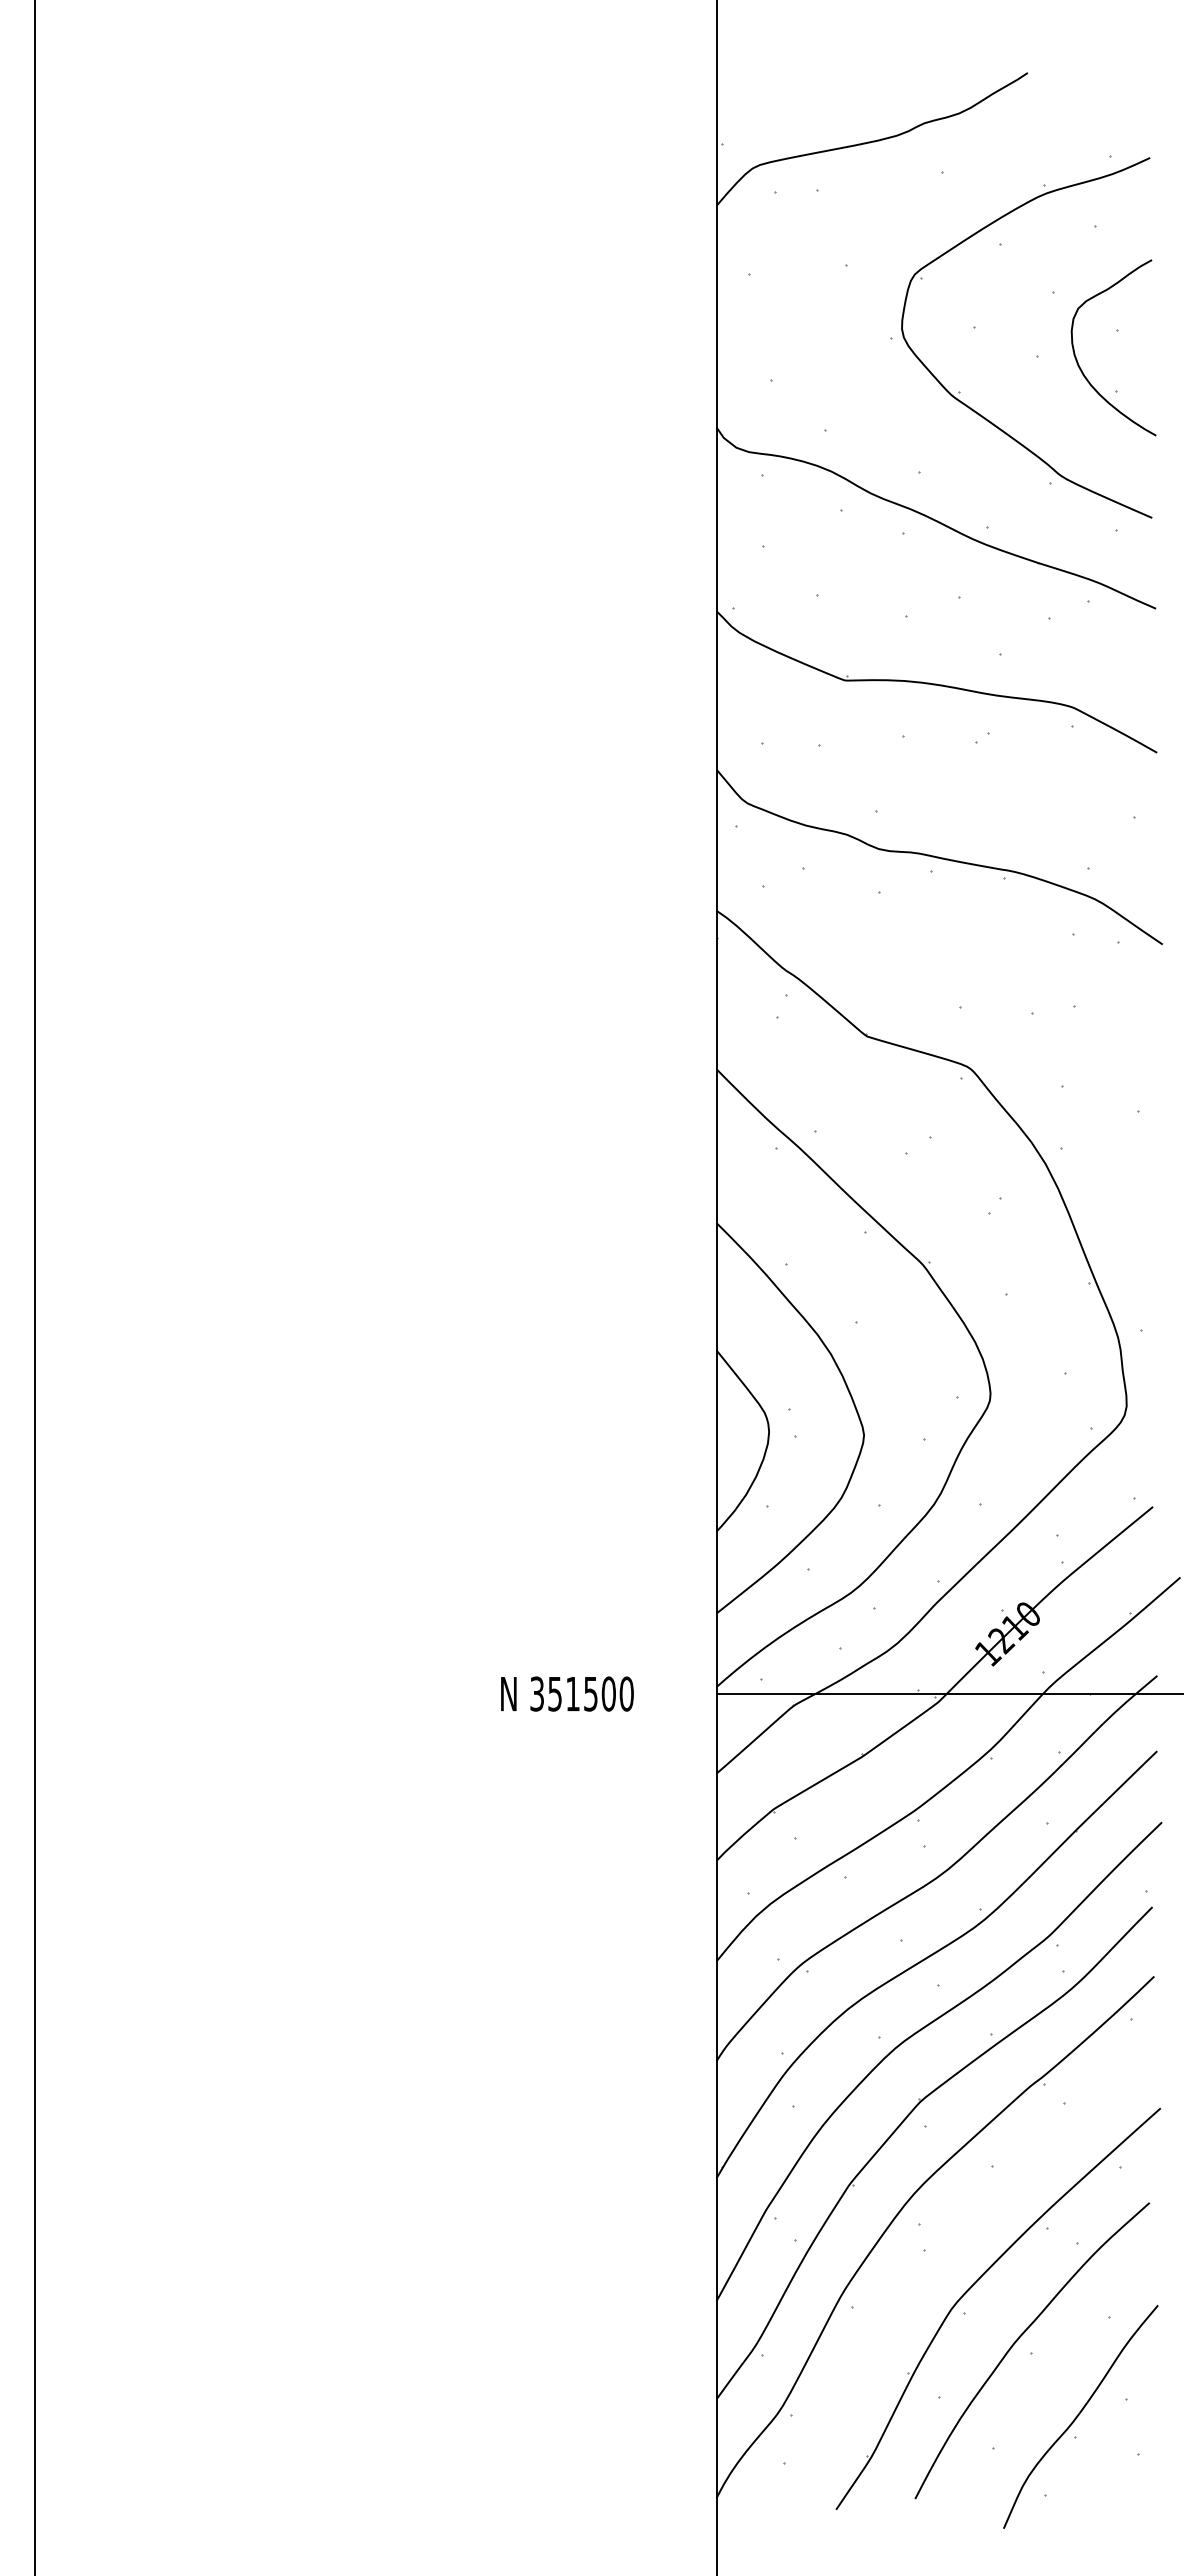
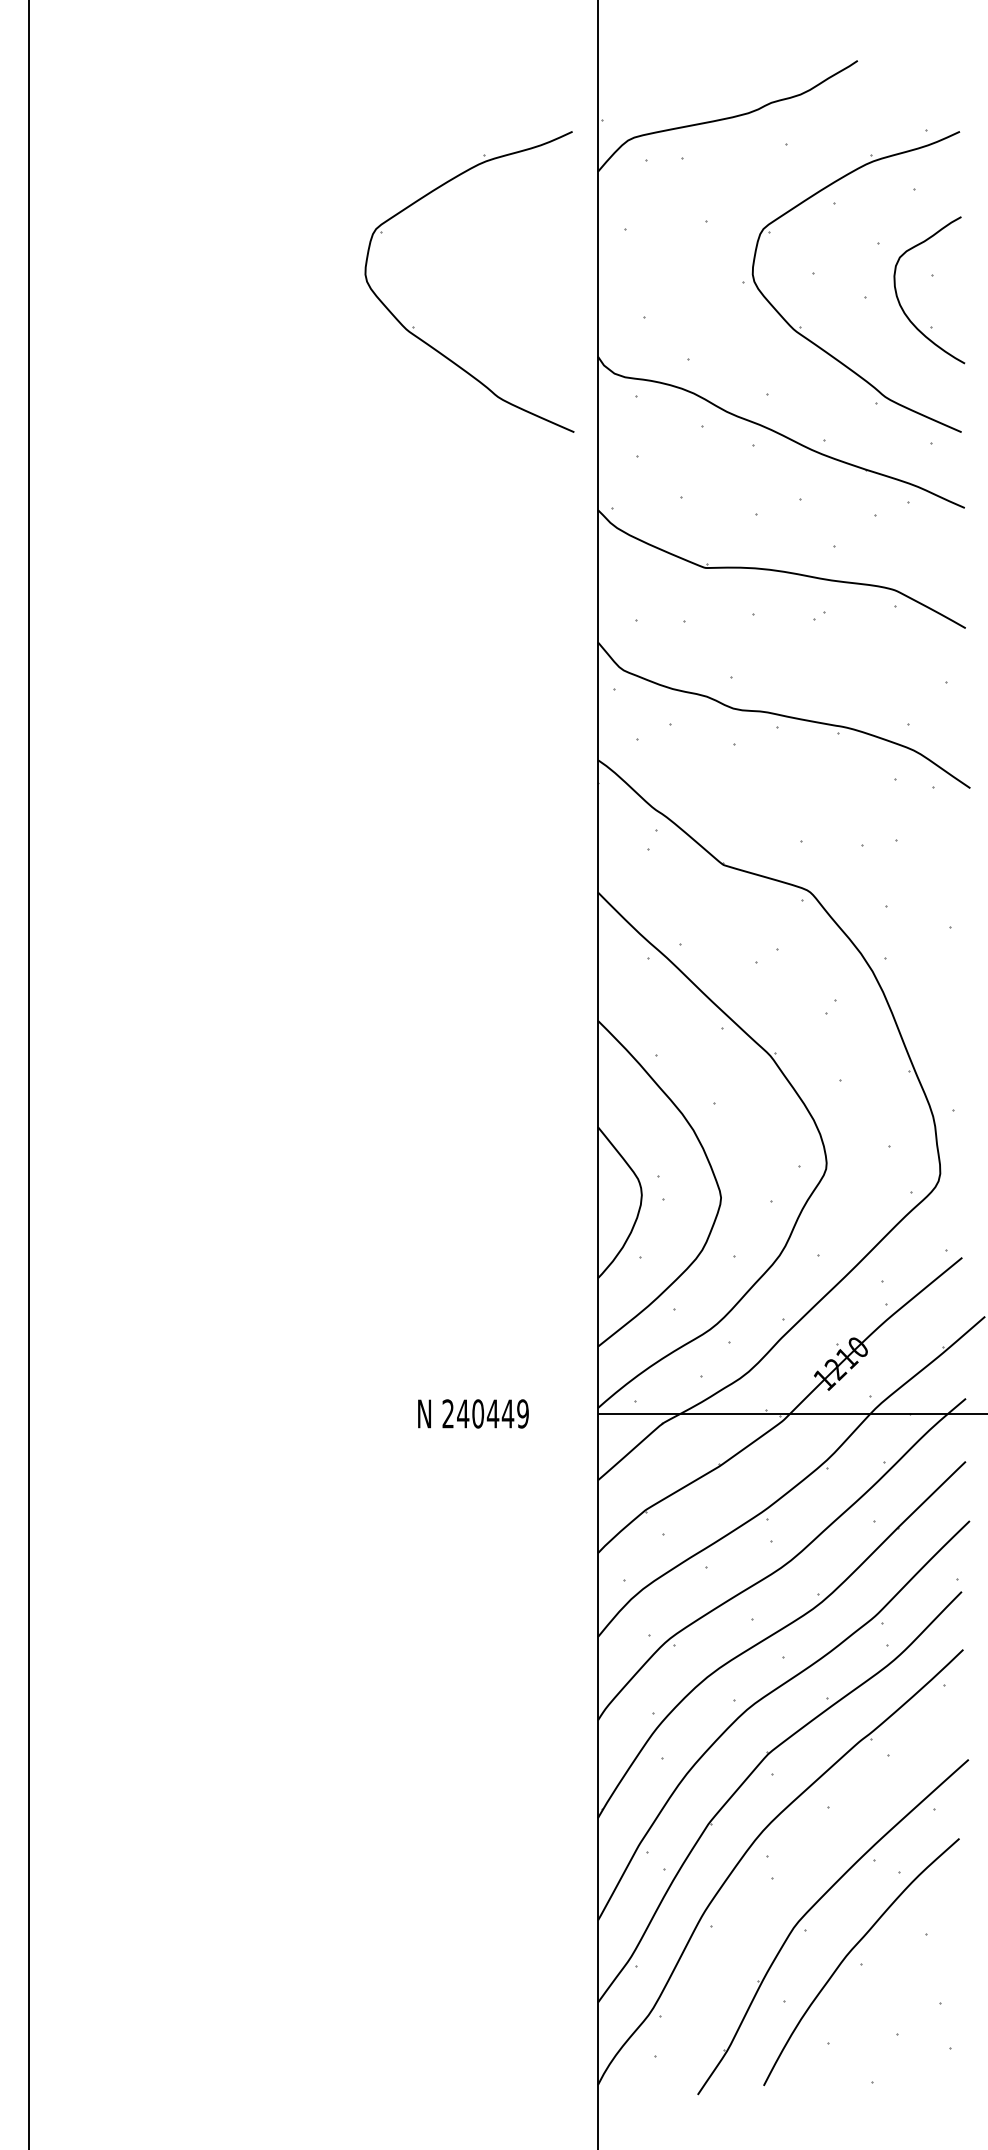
part: (496, 392) -> (414, 327), added
text: (581, 1693) -> (485, 1413), 351500 -> 240449
curve: (1079, 2415) -> (900, 2016), removed

